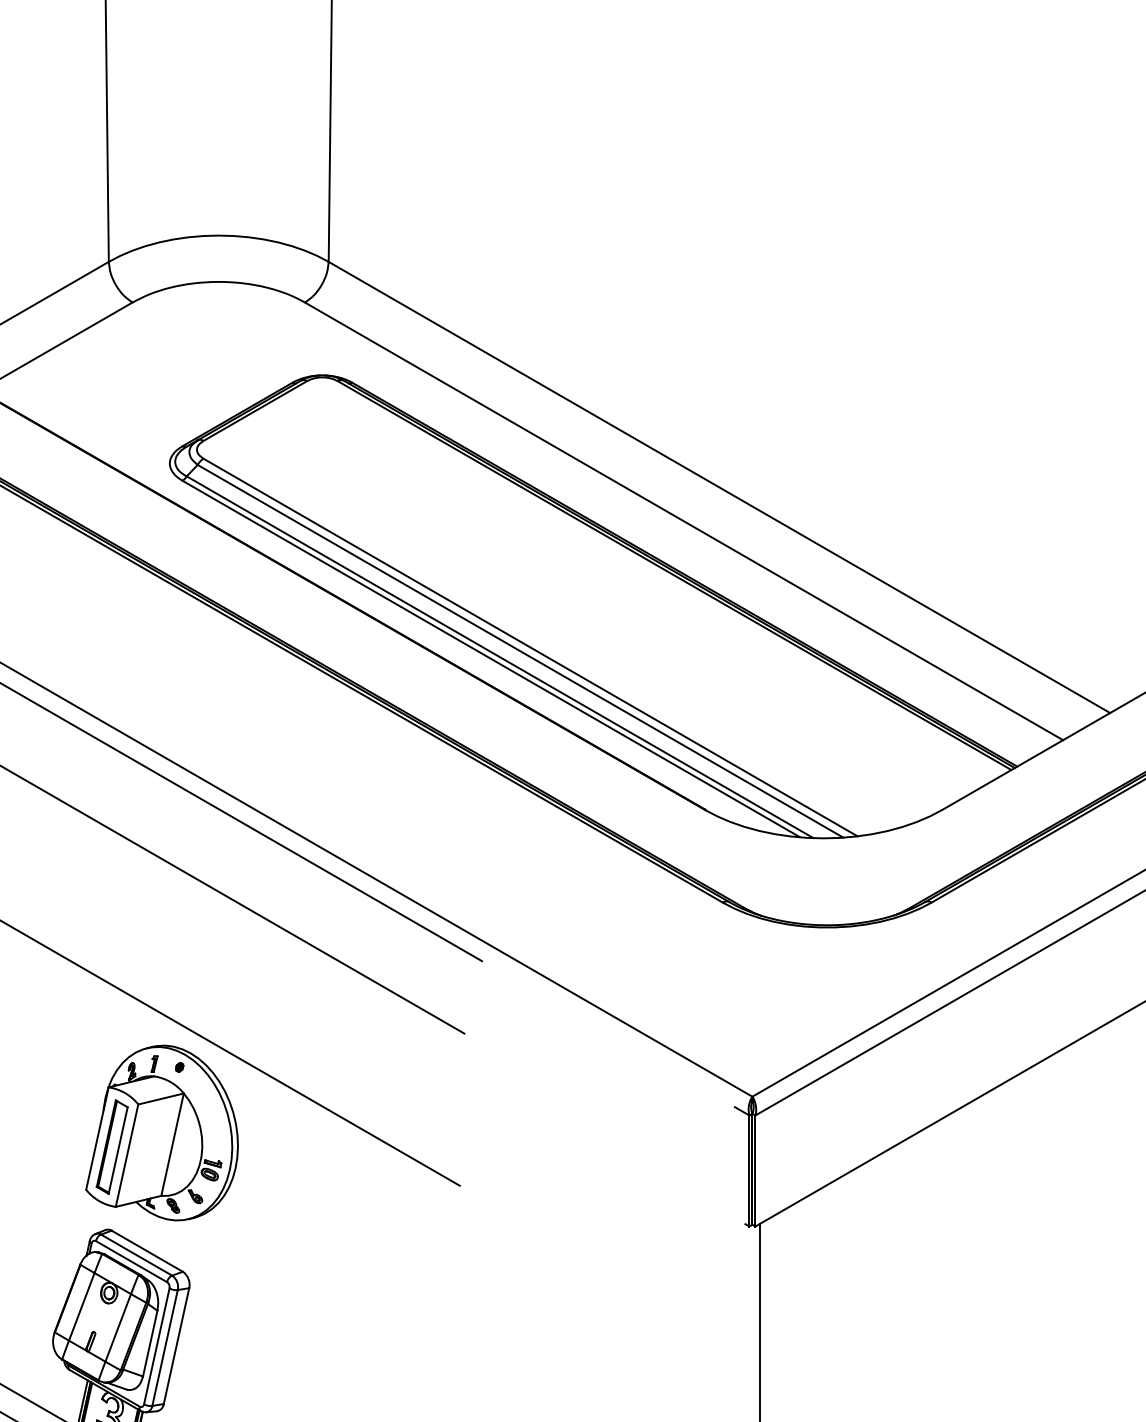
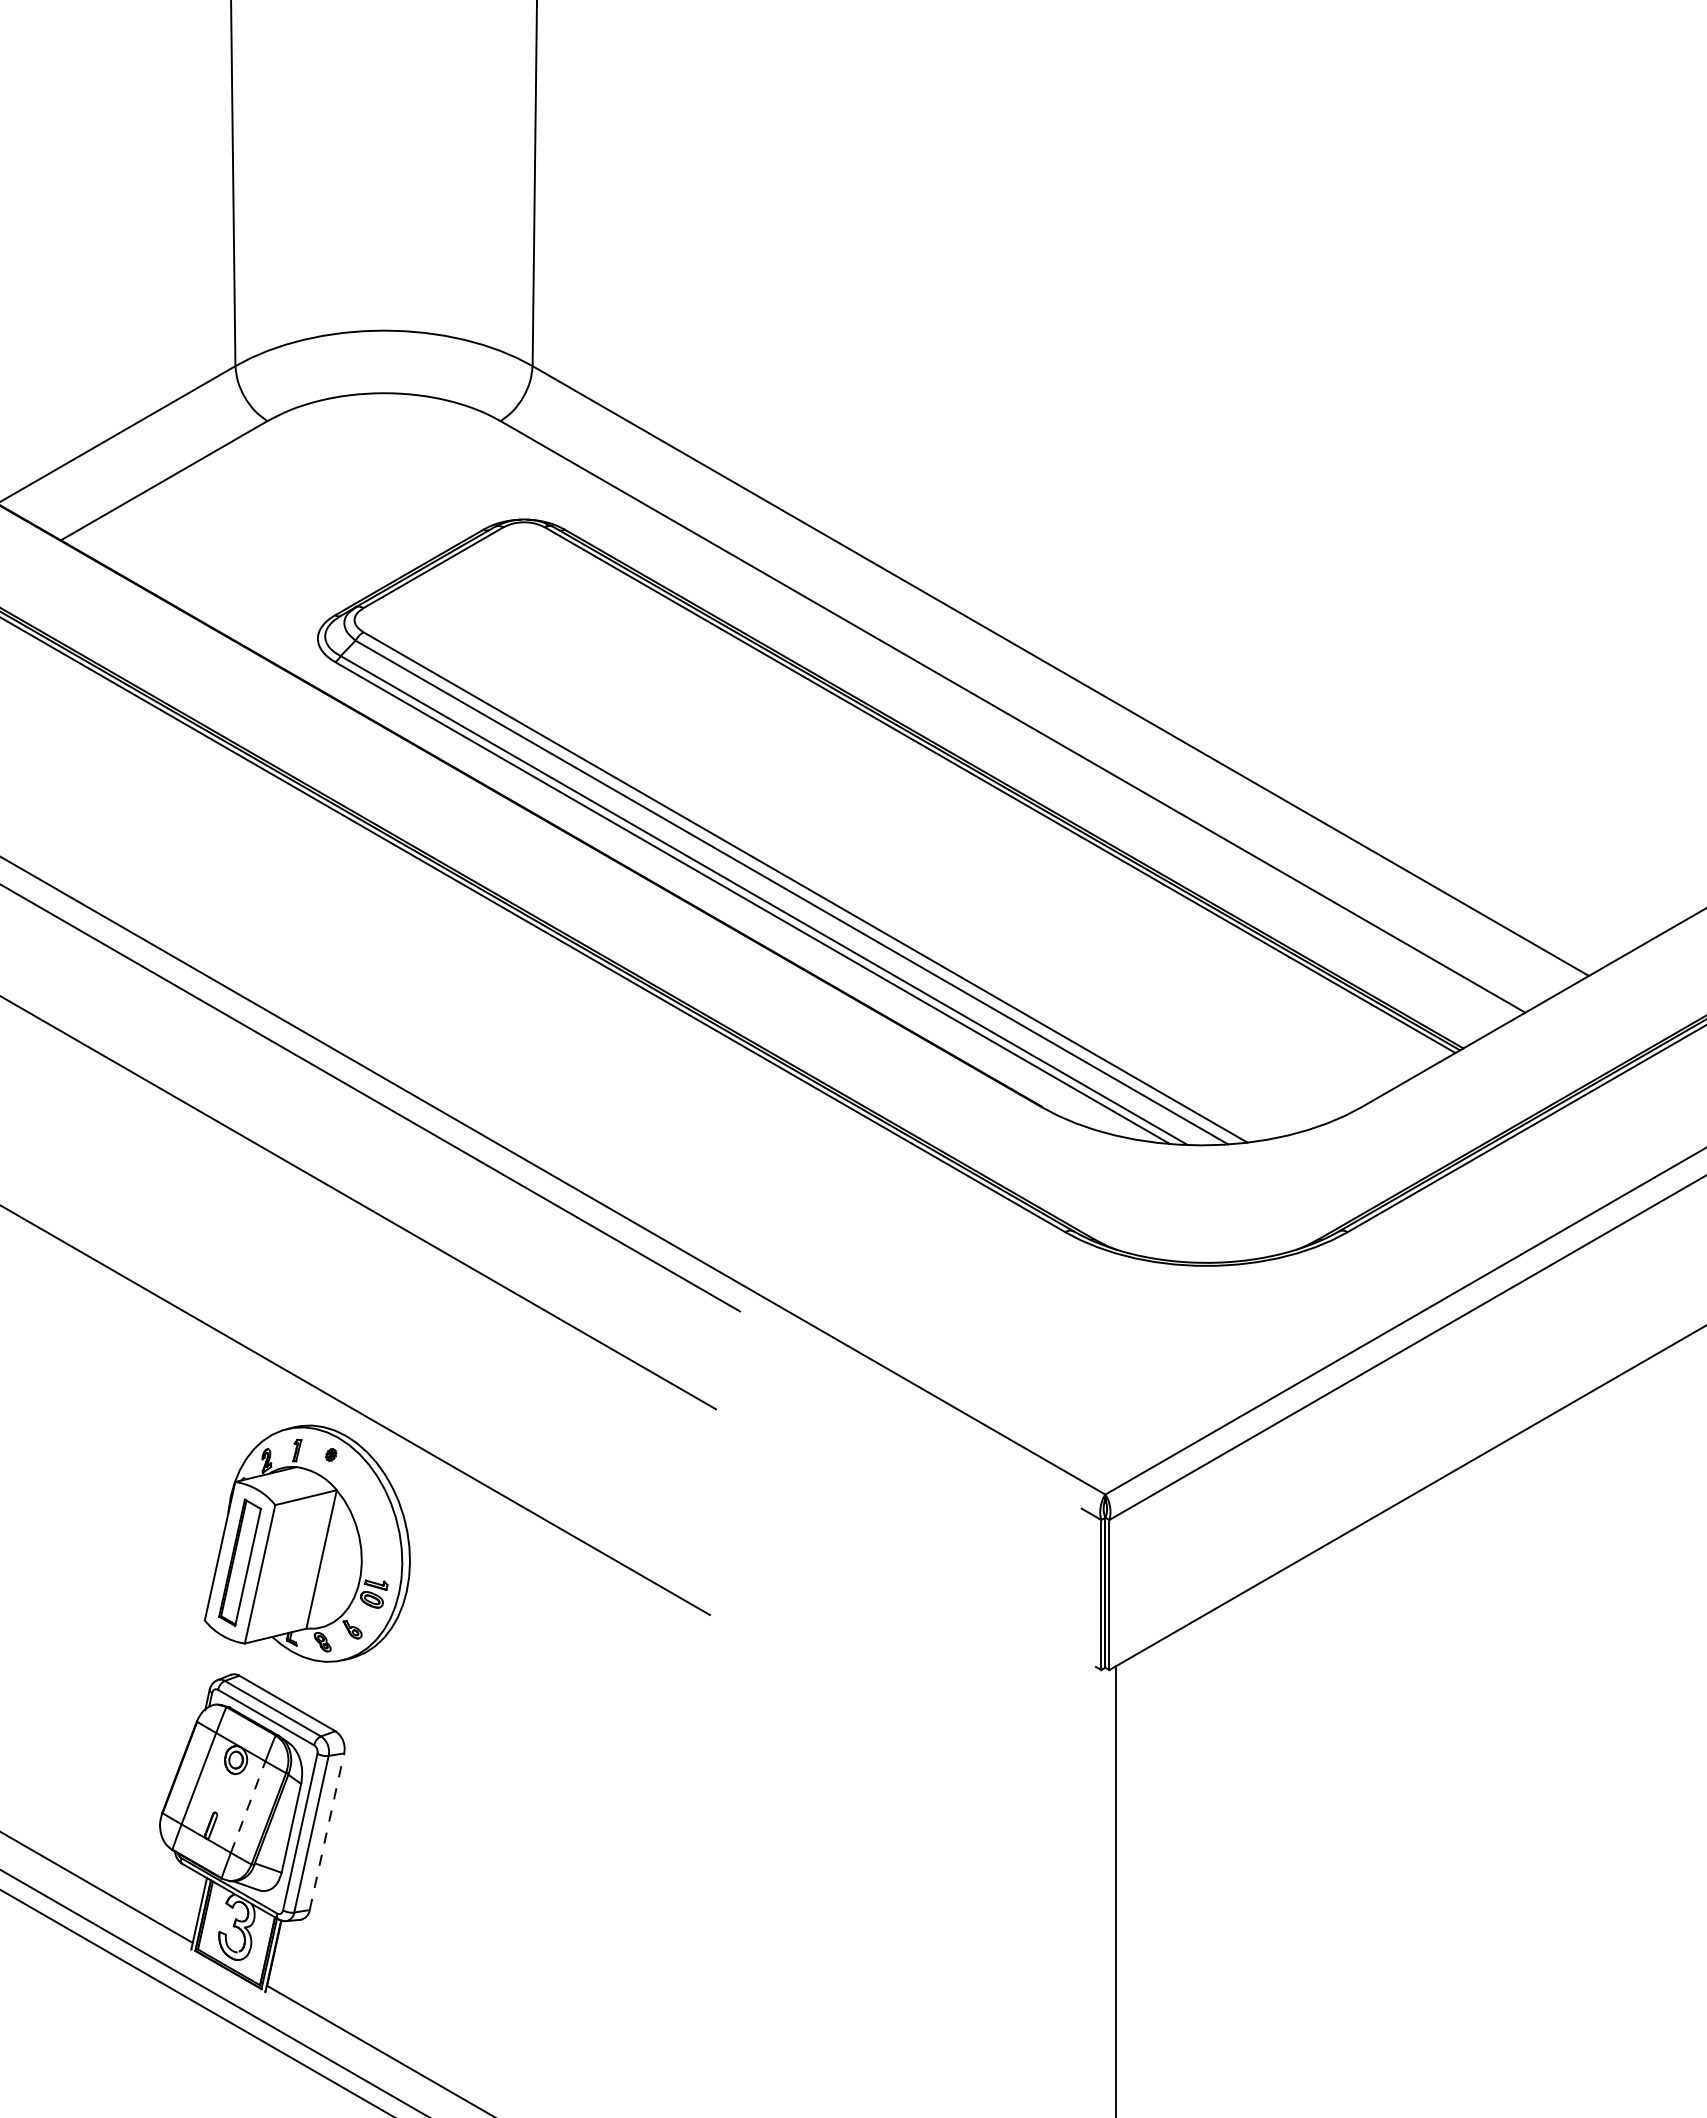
line: (118, 1328) -> (248, 1807), solid -> dashed
line: (176, 1345) -> (327, 1831), solid -> dashed

